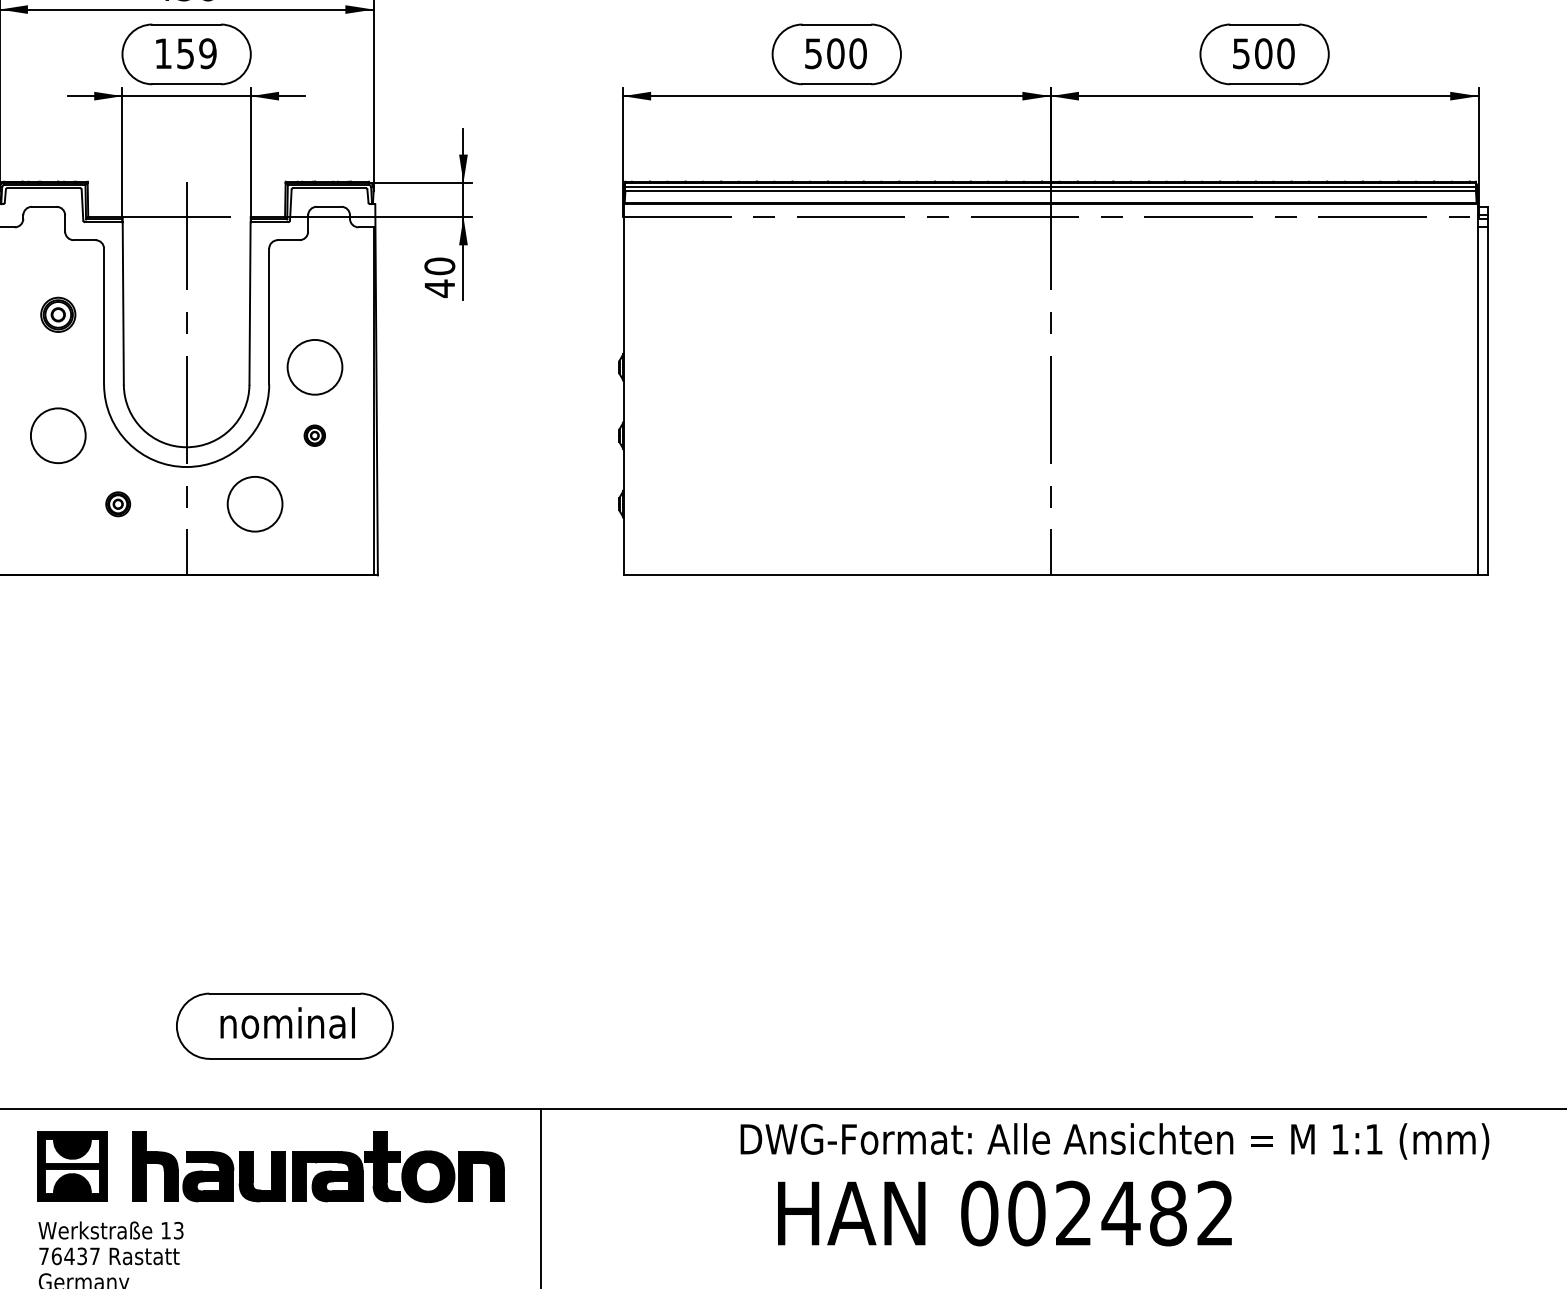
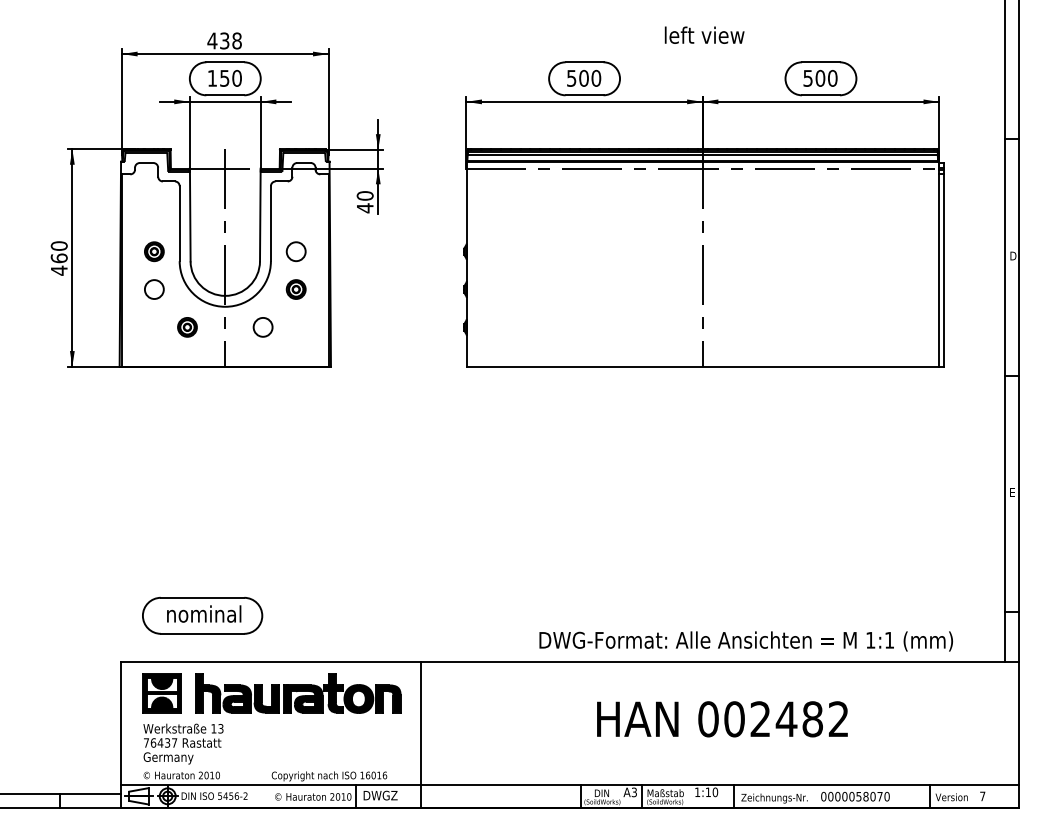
text: (206, 53) -> (236, 78), 159 -> 150
part: (58, 314) -> (154, 251), moved
circle: (313, 366) -> (295, 251), size x0.62
circle: (56, 435) -> (153, 289), size x0.62
part: (313, 435) -> (295, 289), size x1.67
circle: (253, 502) -> (262, 326), size x0.62
part: (118, 504) -> (187, 327), size x1.43
part: (284, 1025) -> (202, 615), moved
text: (1113, 1141) -> (745, 641), moved
text: (1004, 1213) -> (722, 719), moved

